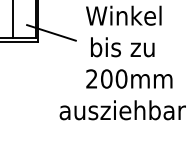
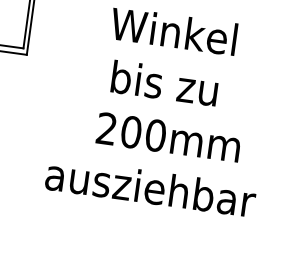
line: (51, 32) -> (50, 42), removed

